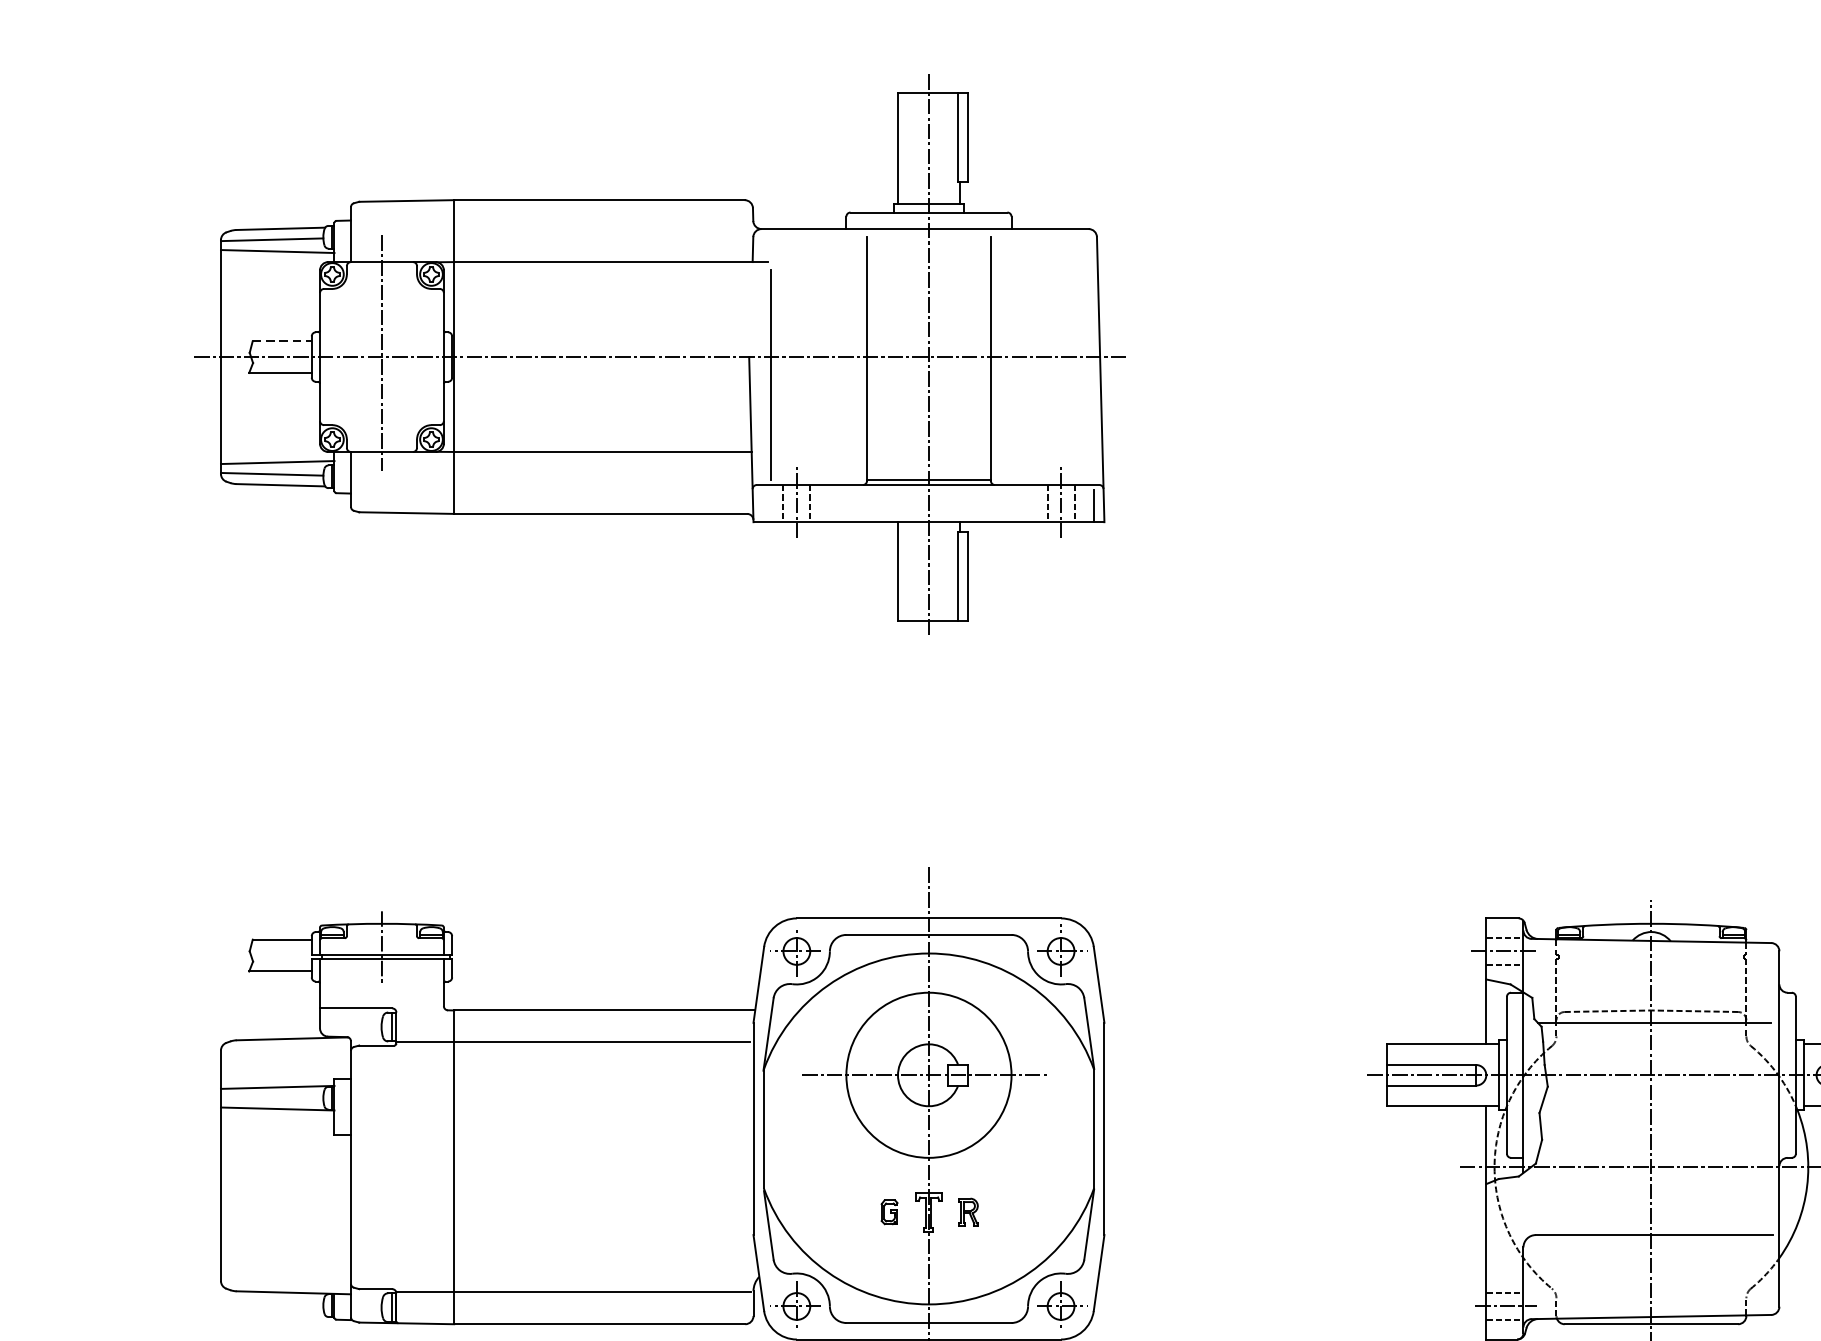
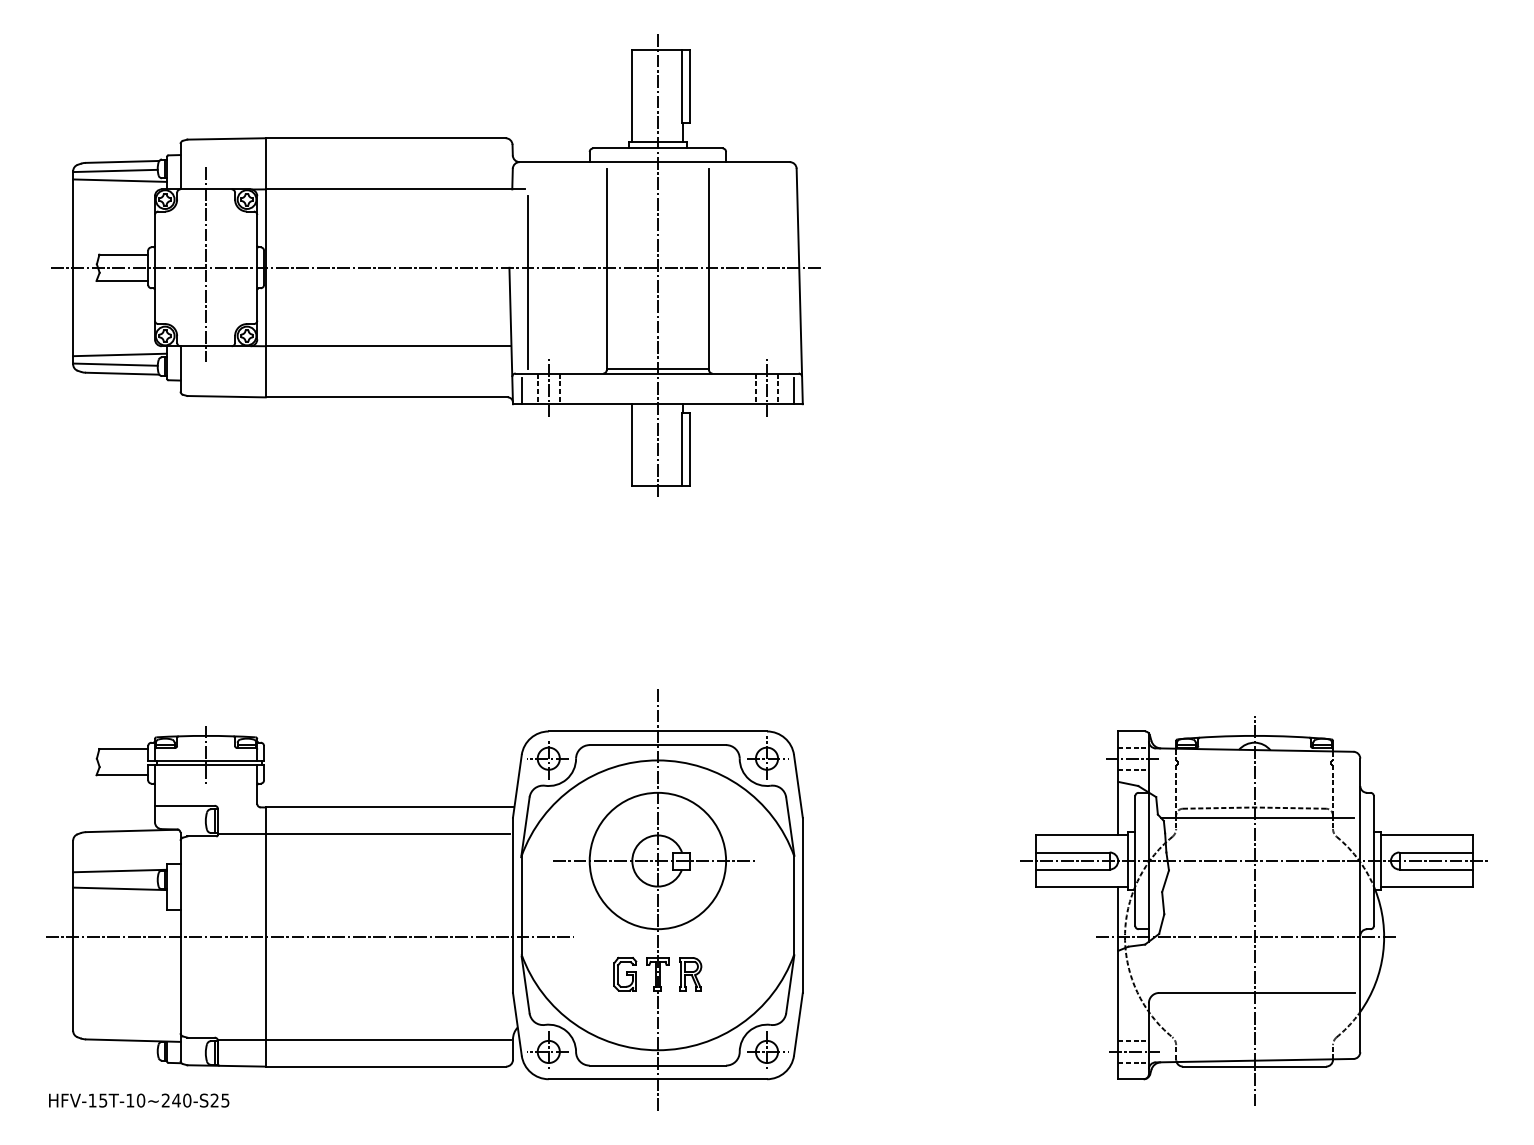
line: (283, 340) -> (124, 254), dashed -> solid
line: (763, 505) -> (521, 390), added
line: (507, 1167) -> (309, 937), added
part: (889, 1211) -> (625, 973), size x1.67
part: (968, 1212) -> (690, 974), size x1.43

